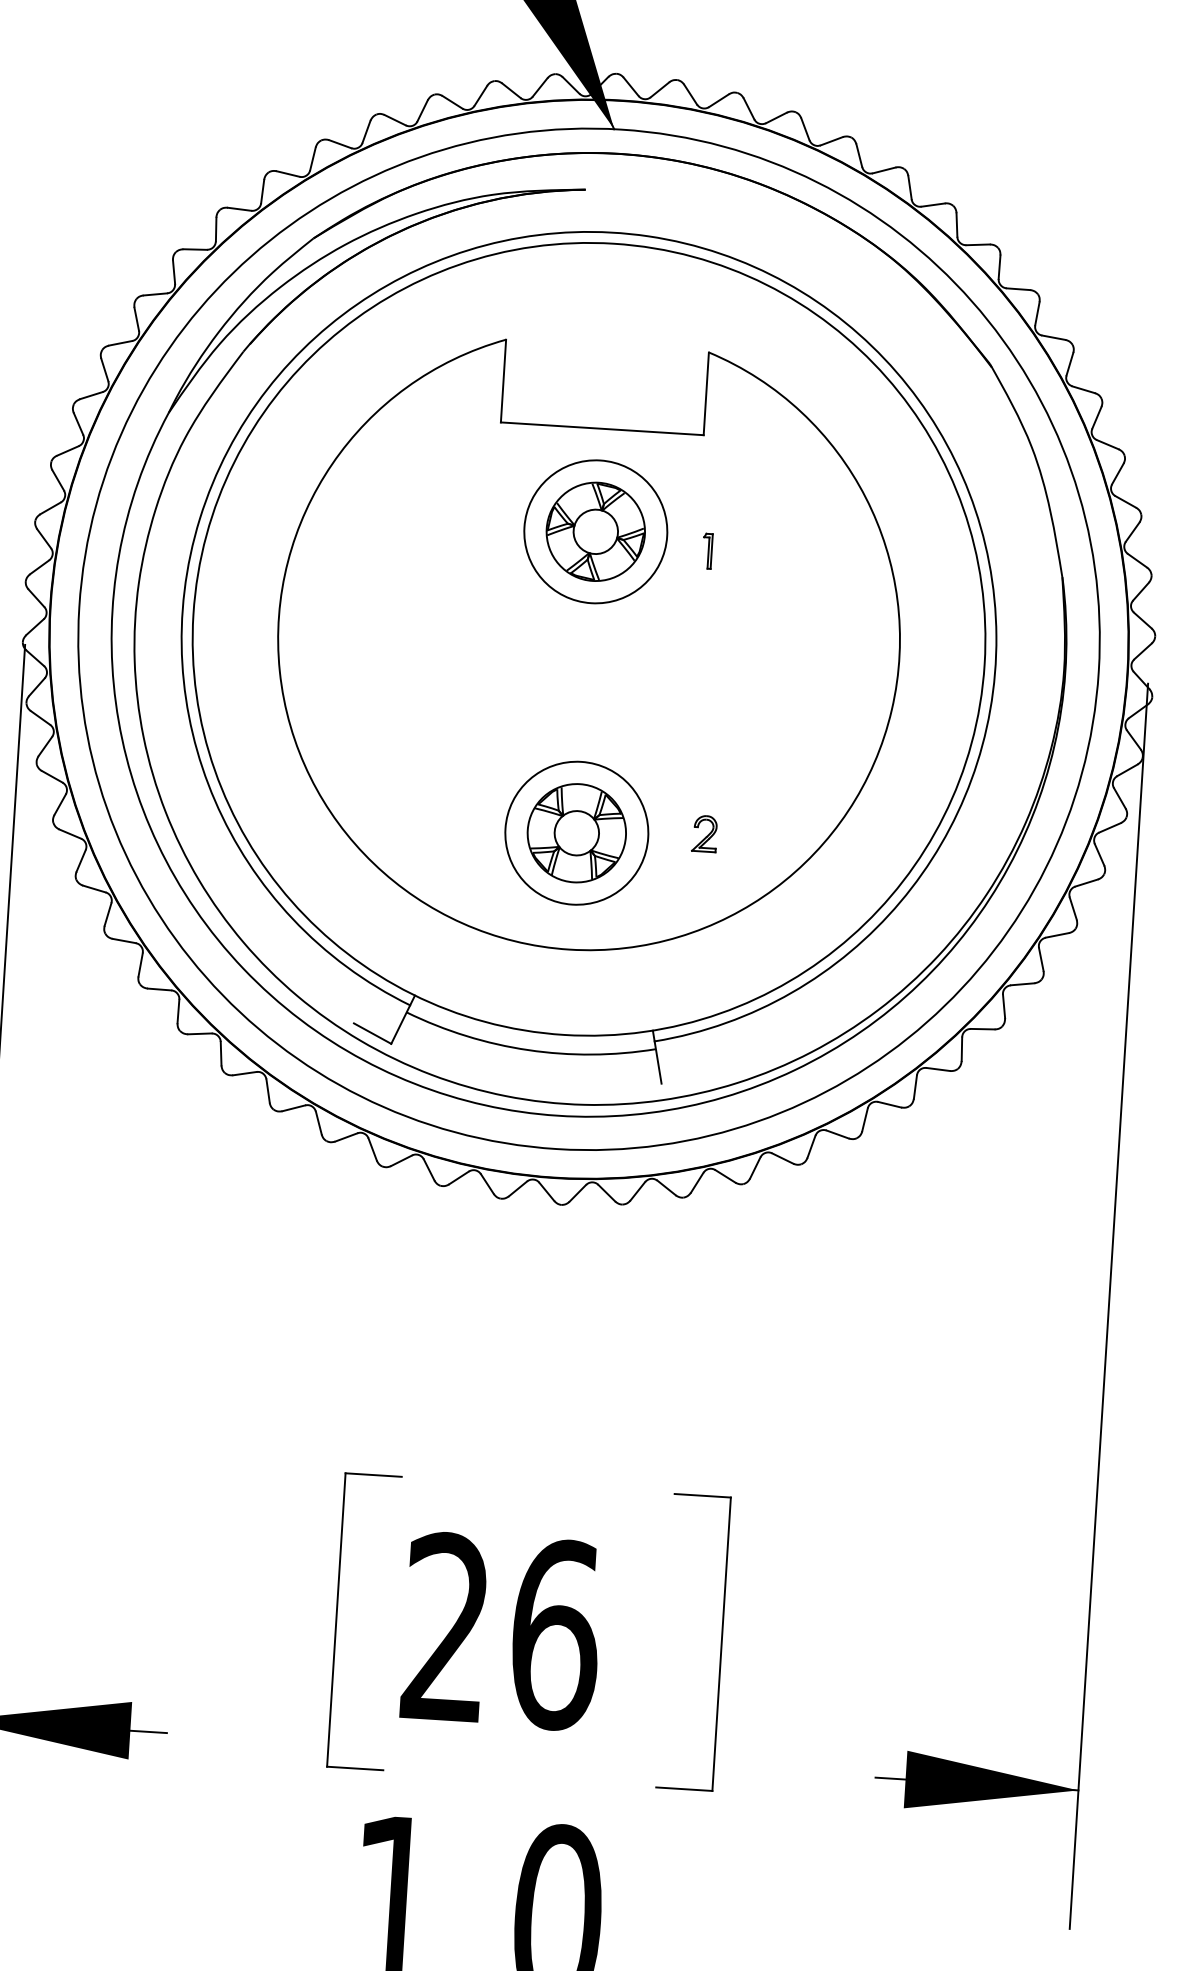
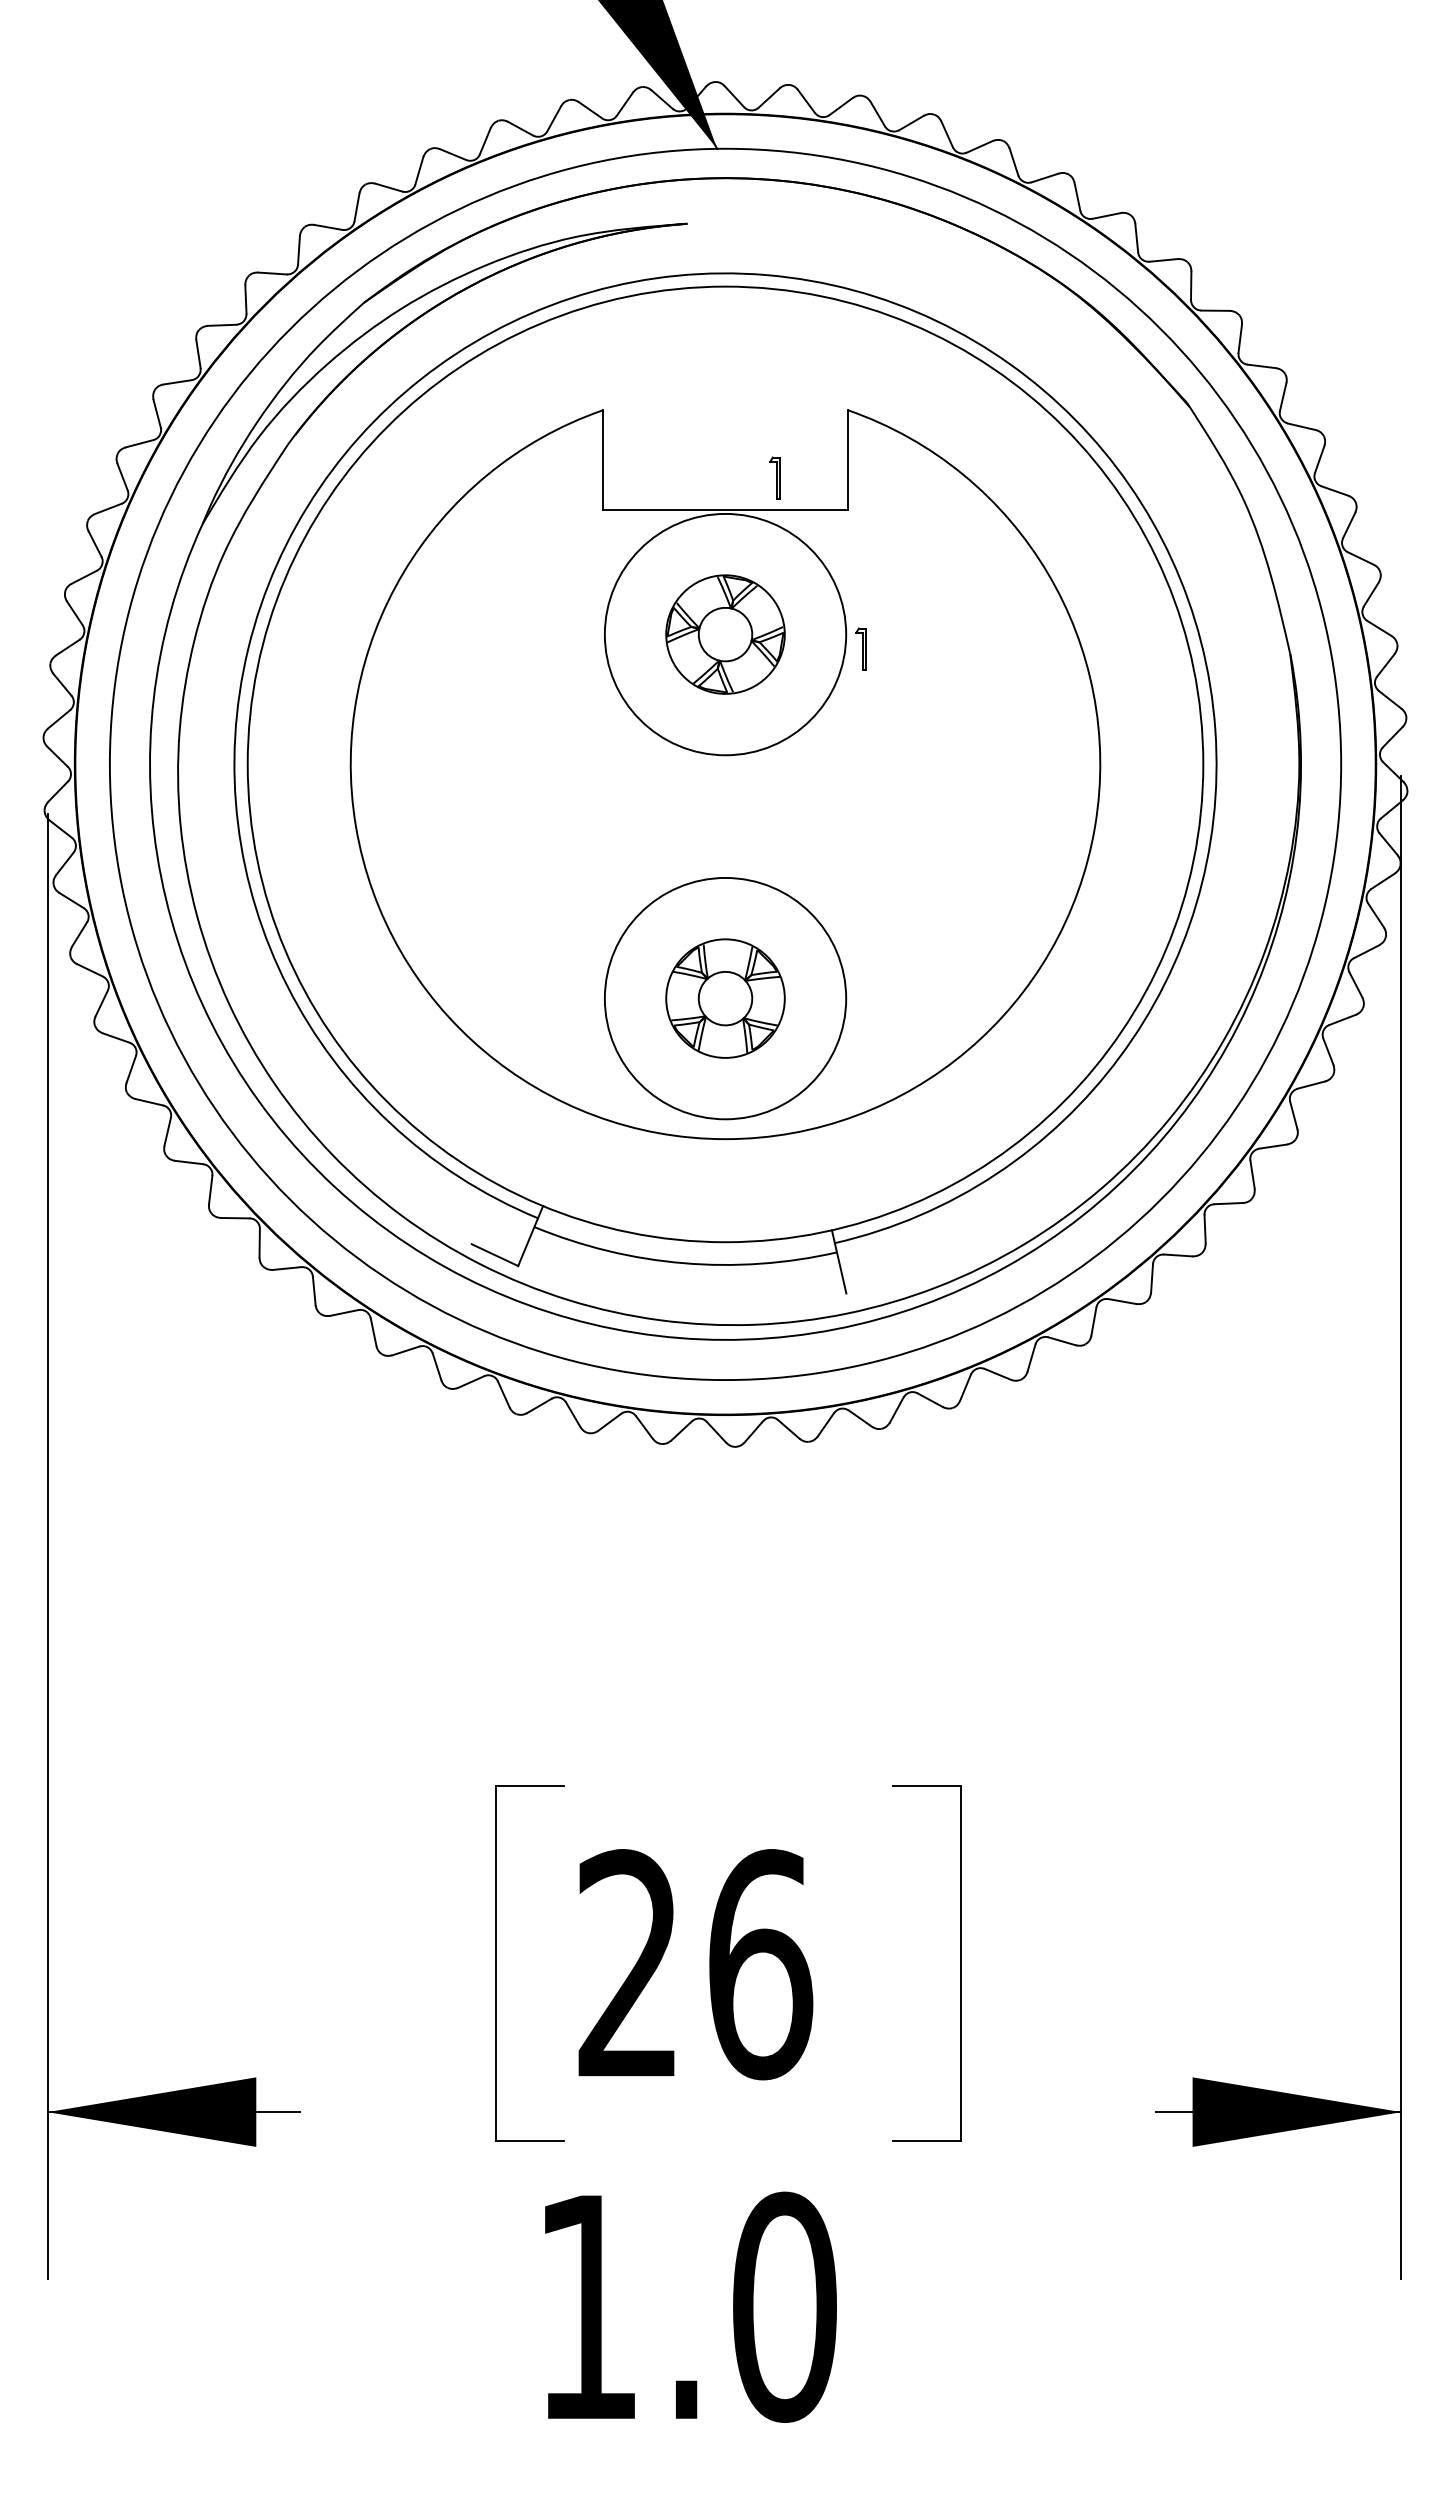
part: (644, 404) -> (774, 477), added
circle: (595, 531) -> (725, 634), size x1.4
circle: (576, 833) -> (725, 998), size x1.4
part: (704, 833) -> (879, 989), removed

